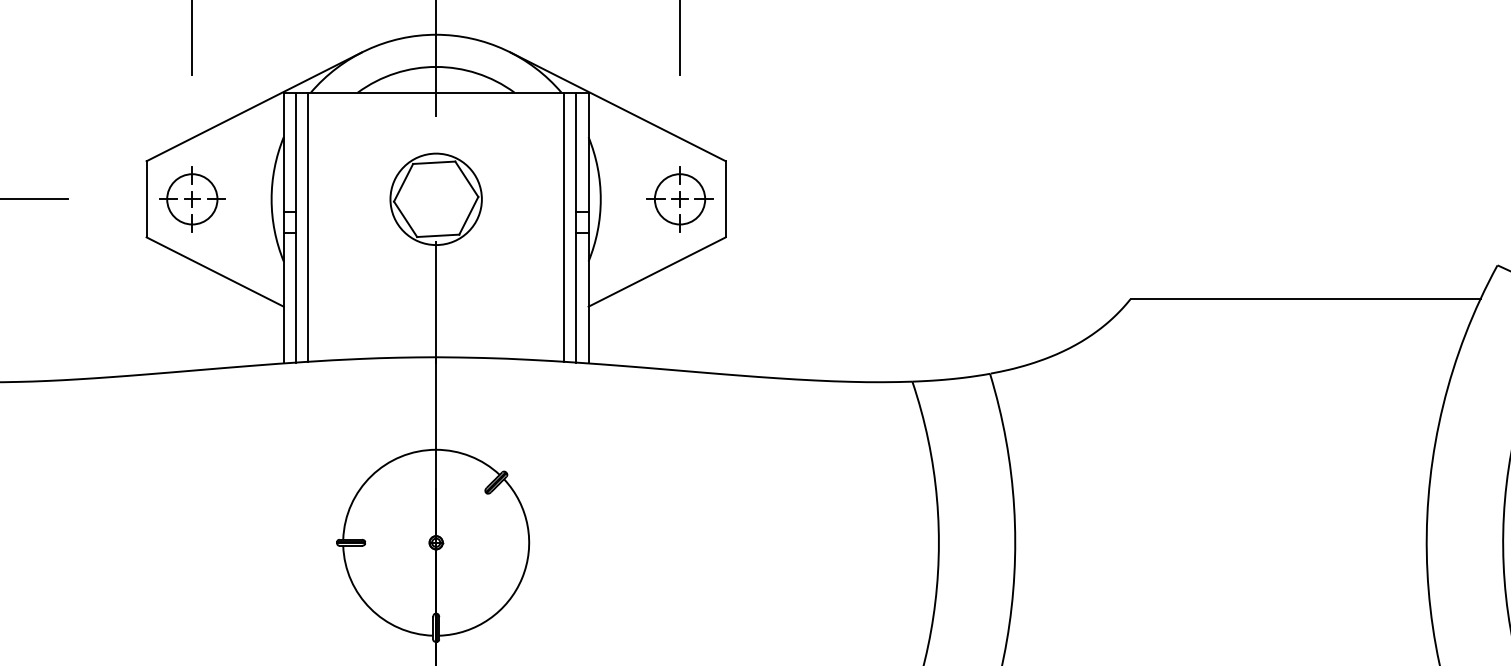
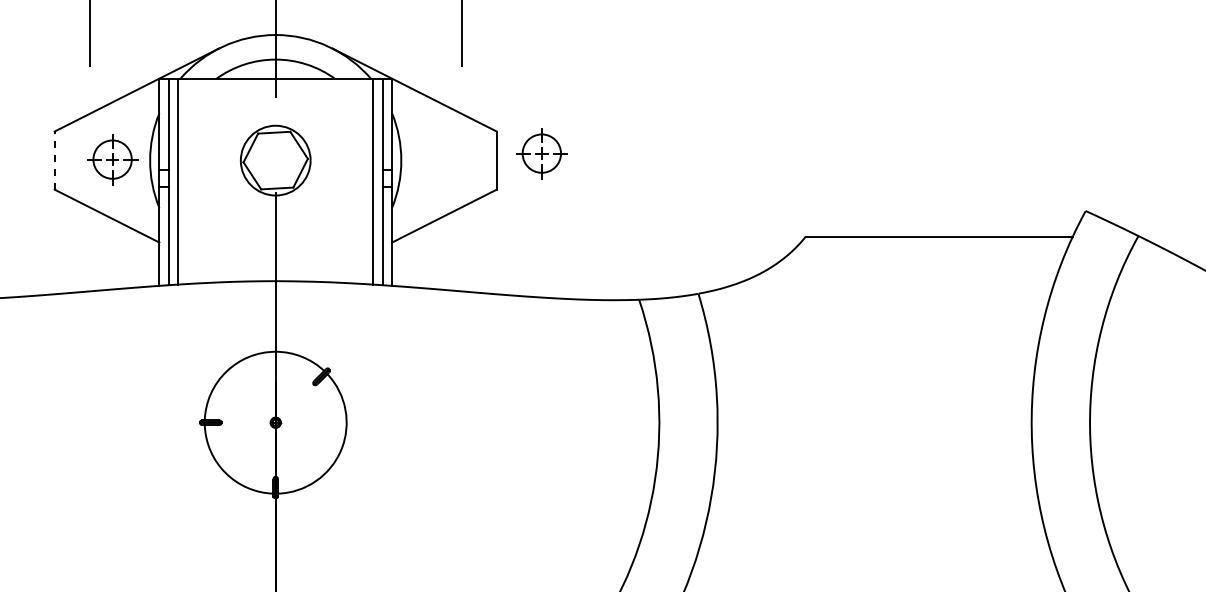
line: (146, 199) -> (54, 160), solid -> dashed
part: (192, 199) -> (112, 159), moved
part: (679, 199) -> (541, 153), moved

